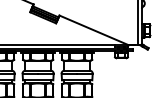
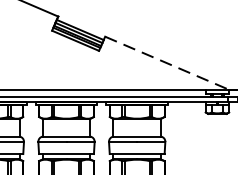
line: (94, 30) -> (168, 63), solid -> dashed

